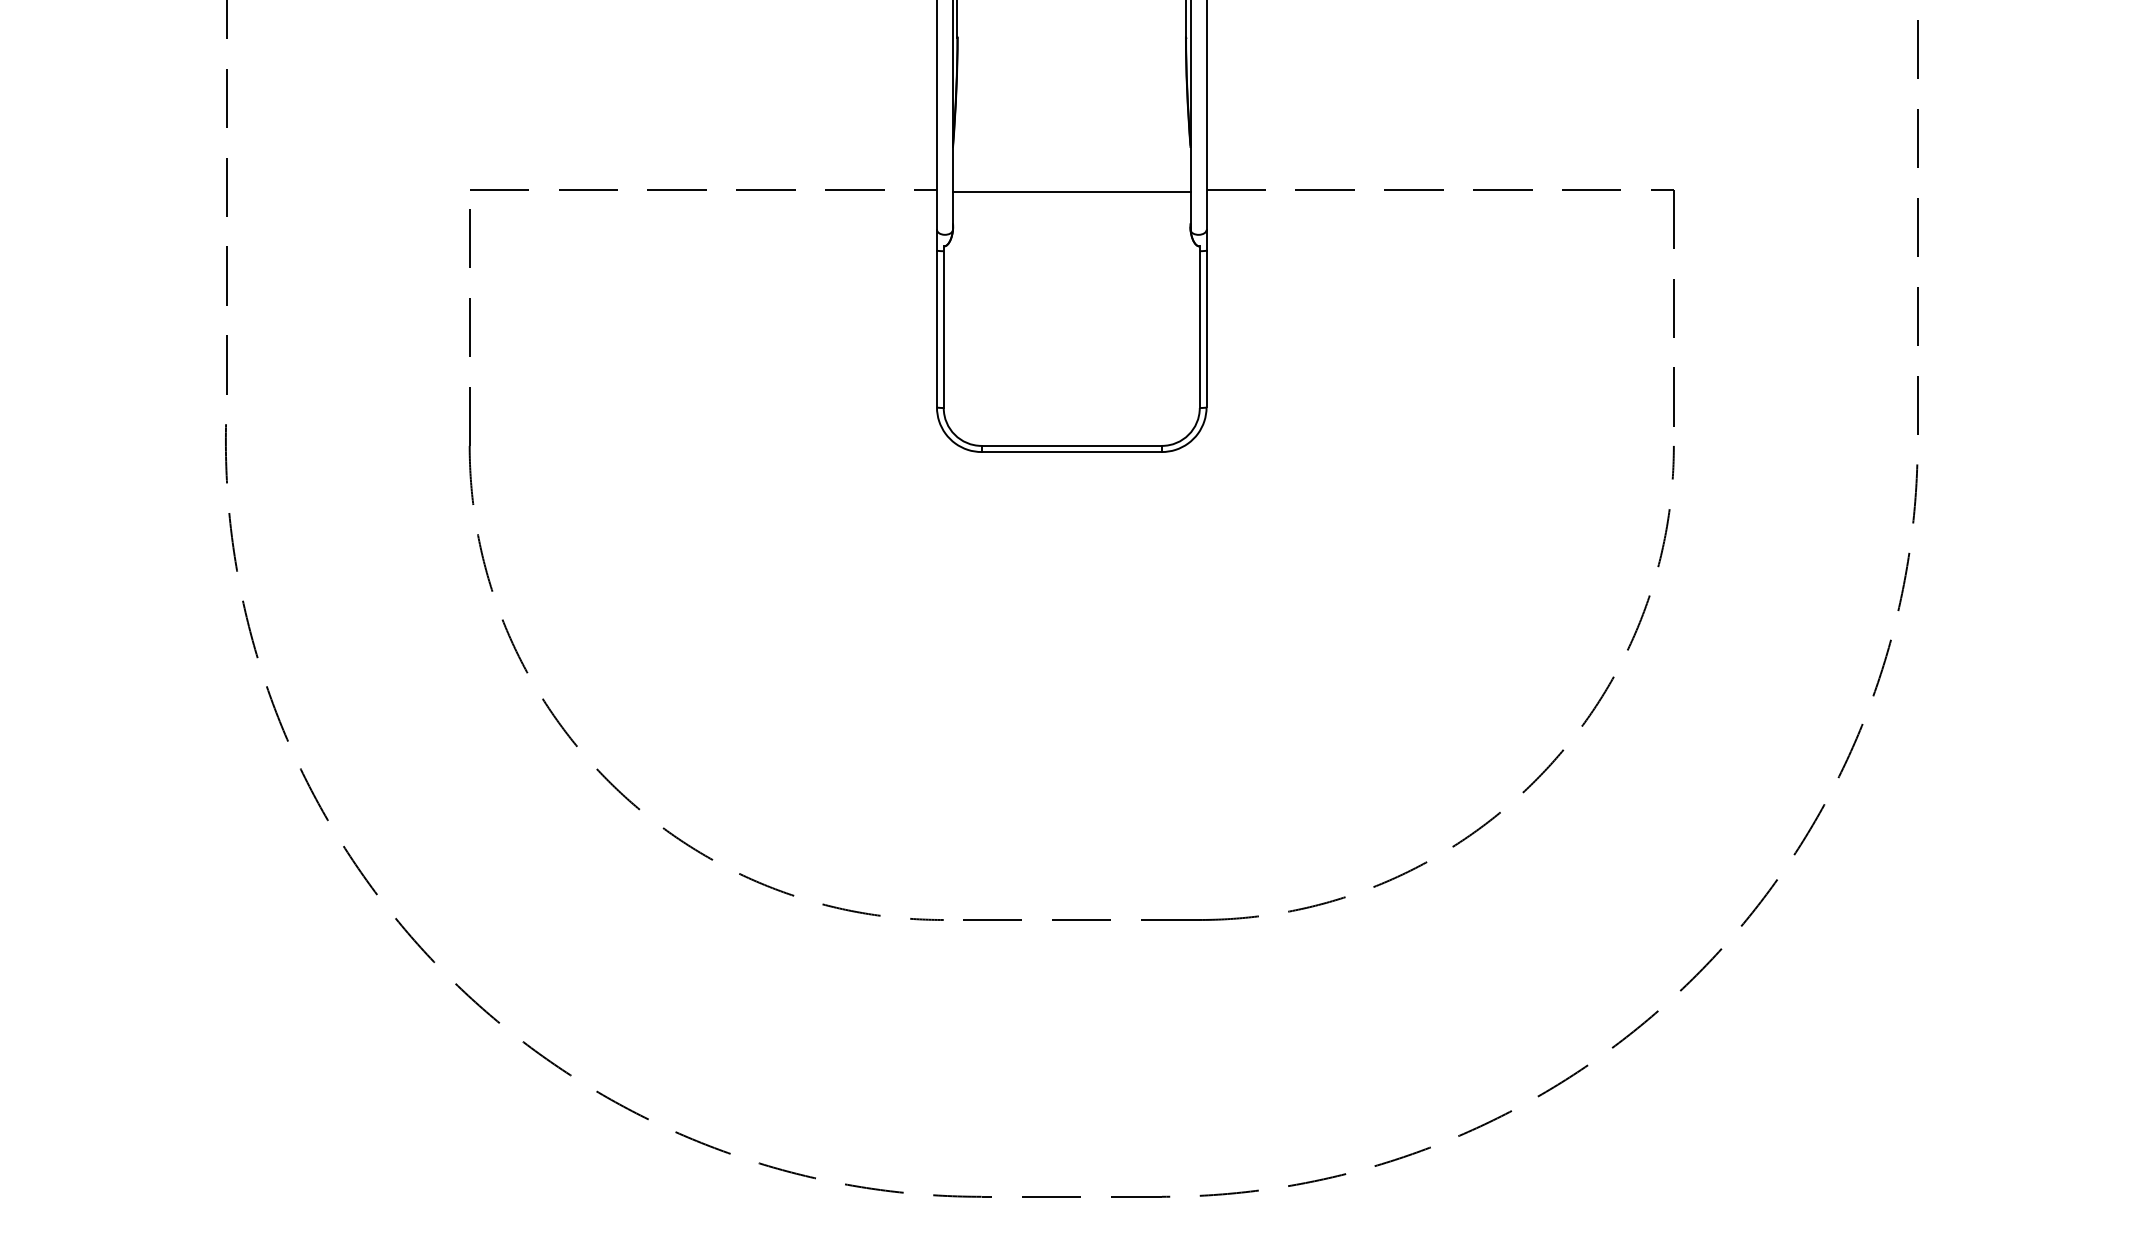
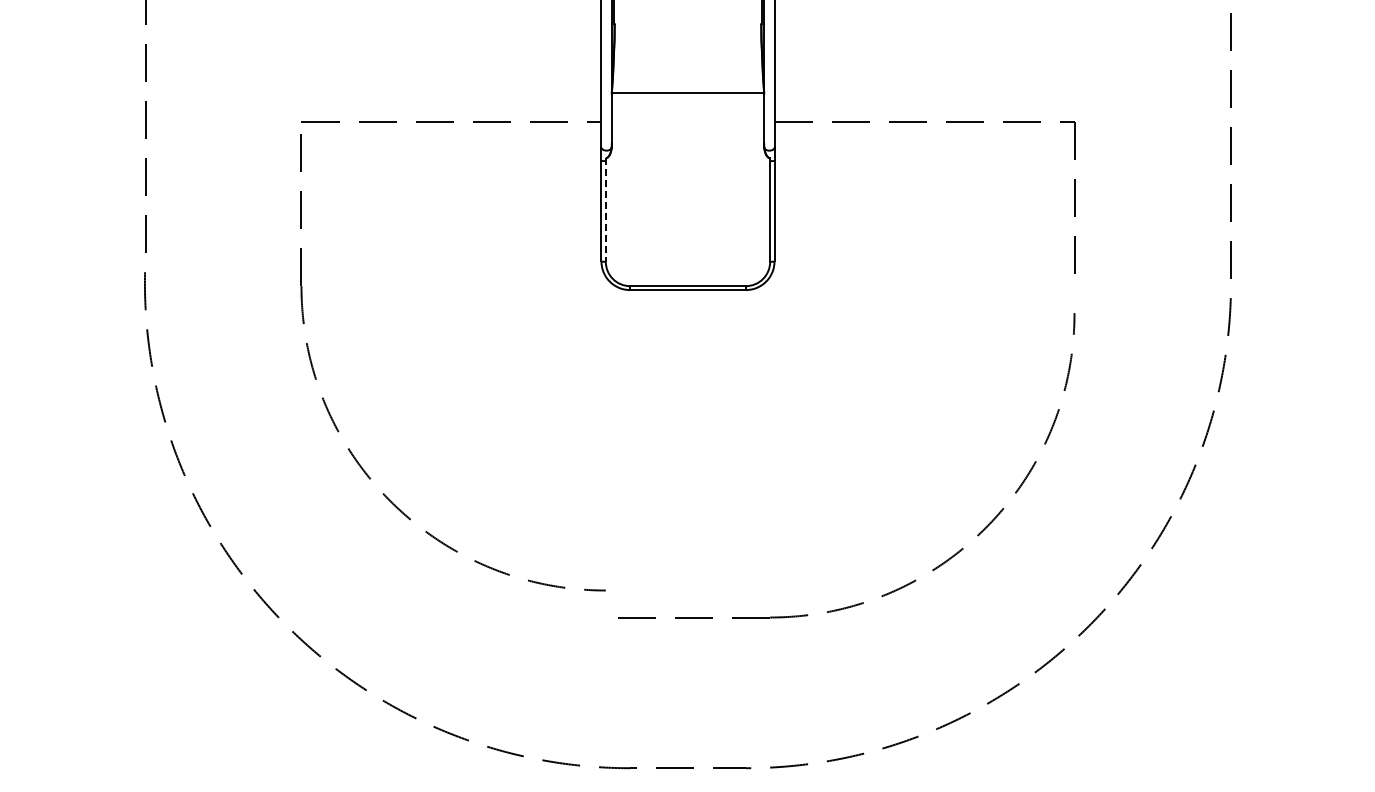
line: (1071, 192) -> (687, 93), moved
line: (943, 326) -> (605, 209), solid -> dashed
part: (1410, 868) -> (905, 584), moved

